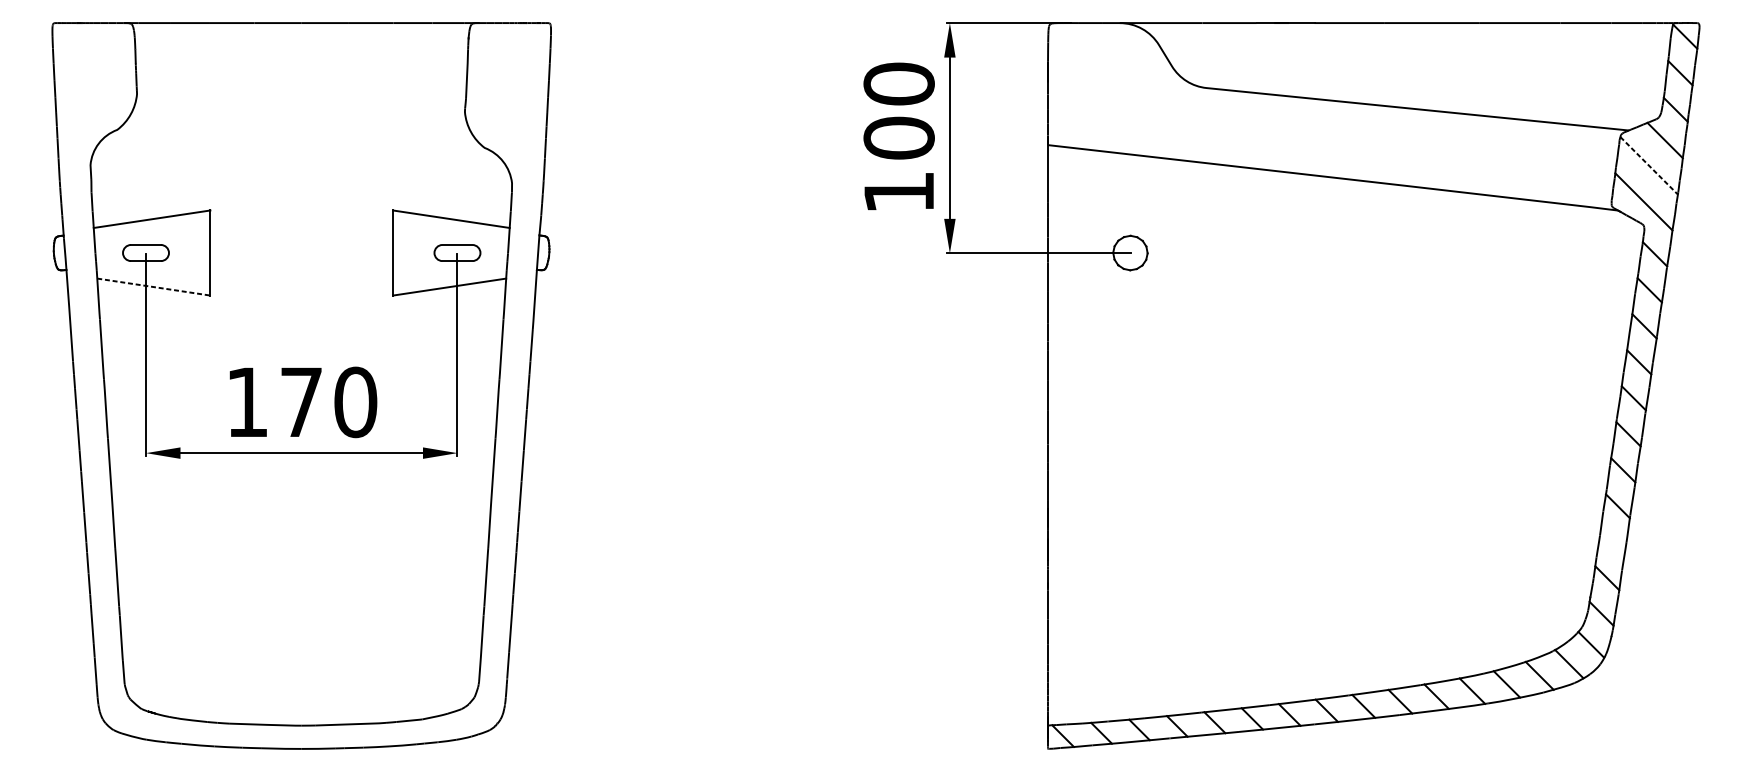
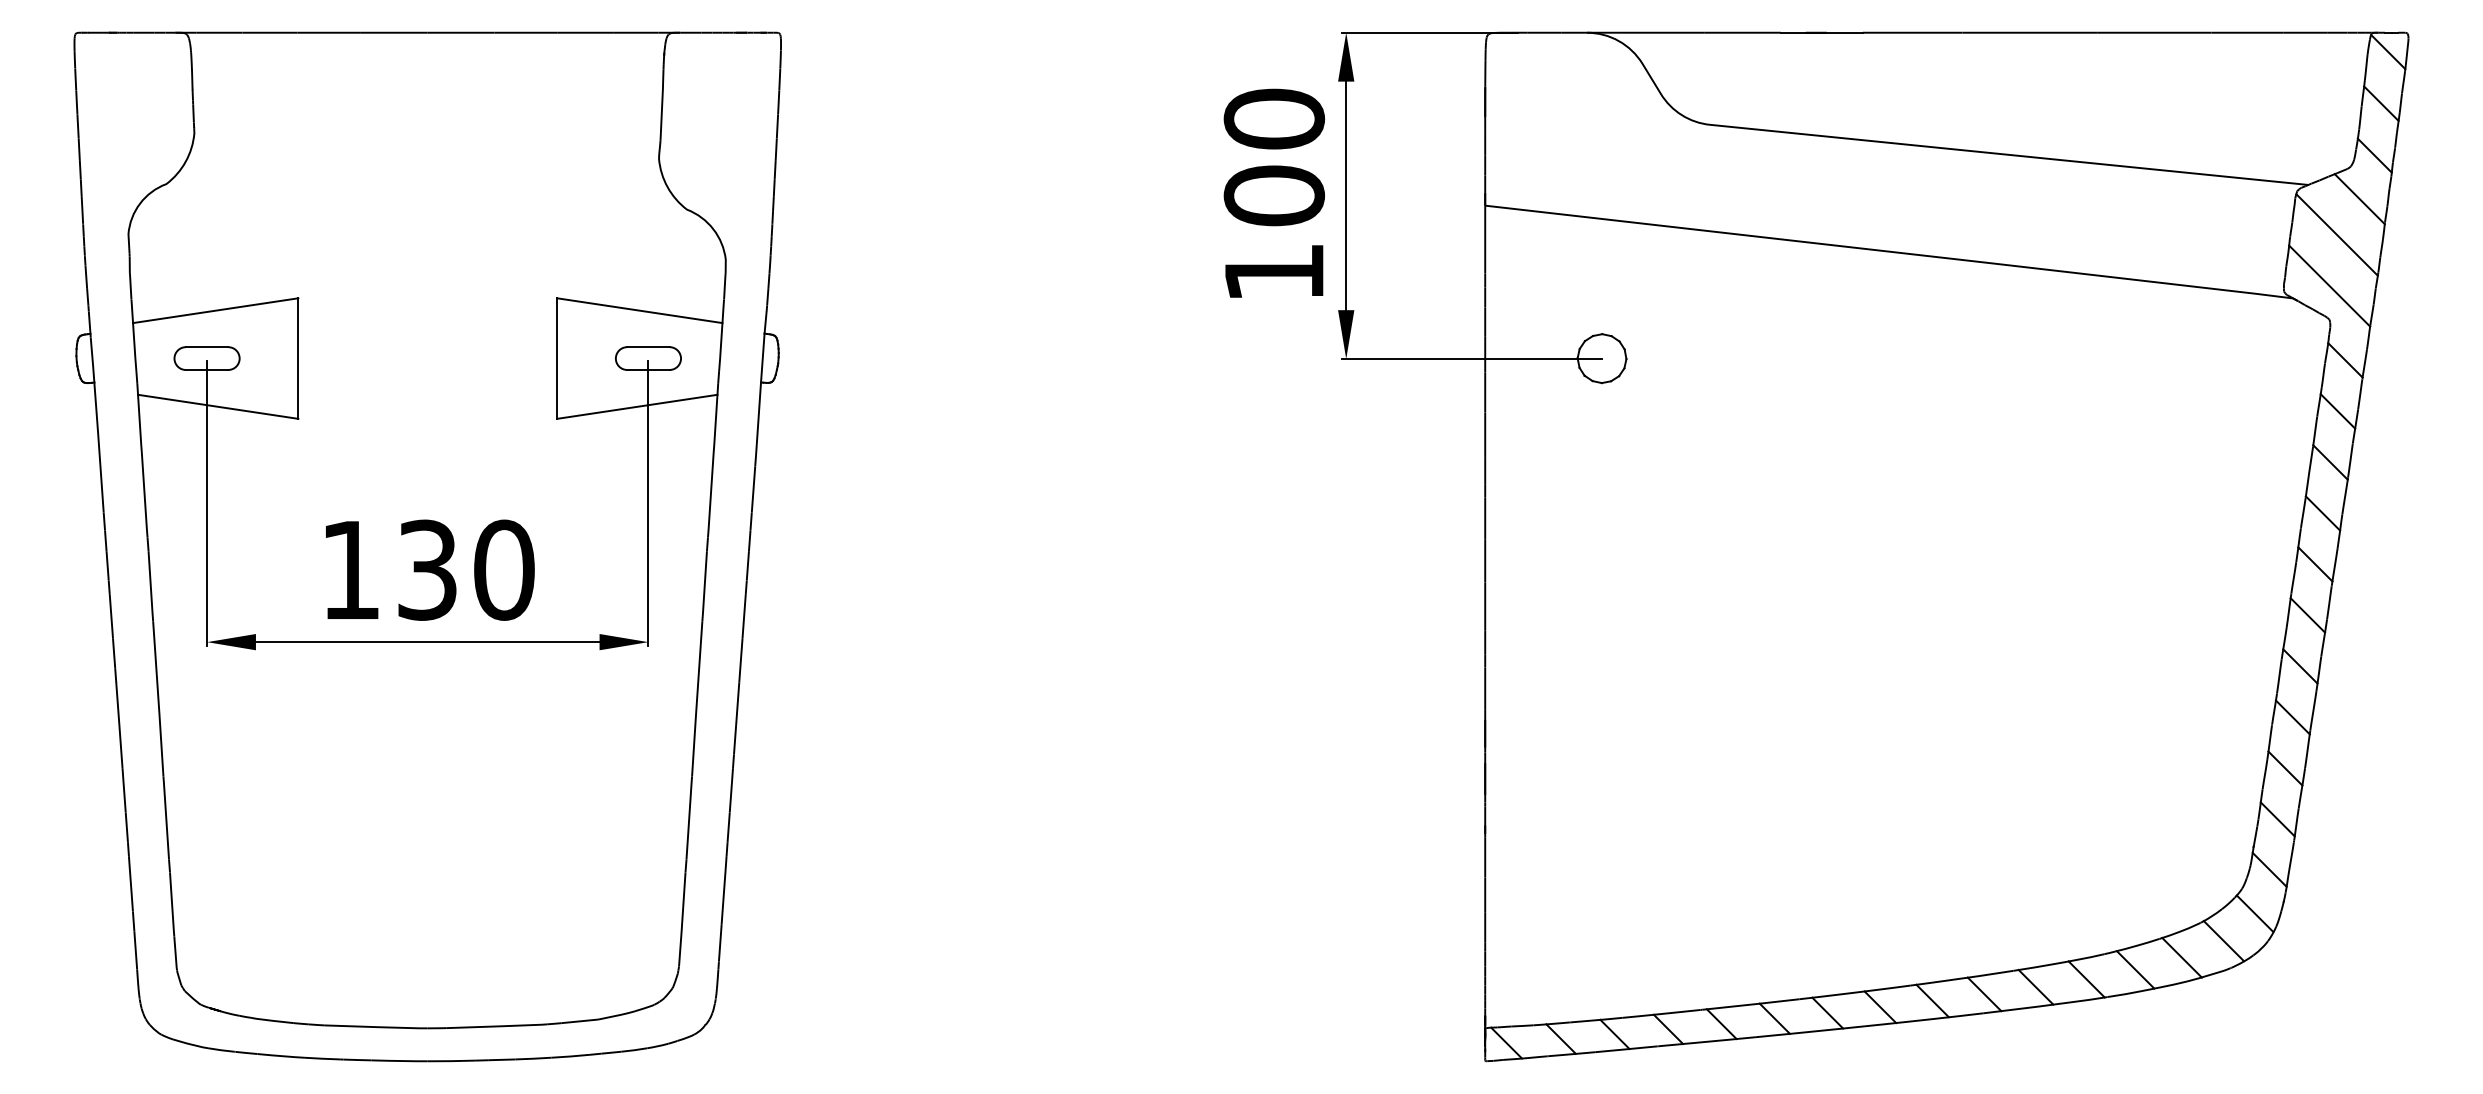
line: (1649, 166) -> (2337, 235), dashed -> solid
line: (154, 286) -> (218, 406), dashed -> solid
text: (301, 401) -> (427, 569), 170 -> 130
line: (1612, 542) -> (2285, 768), added

